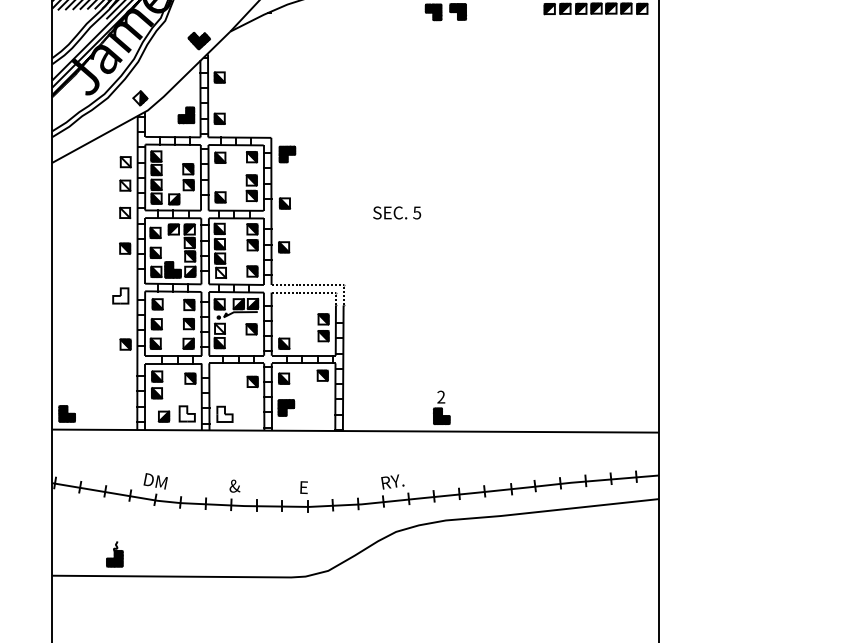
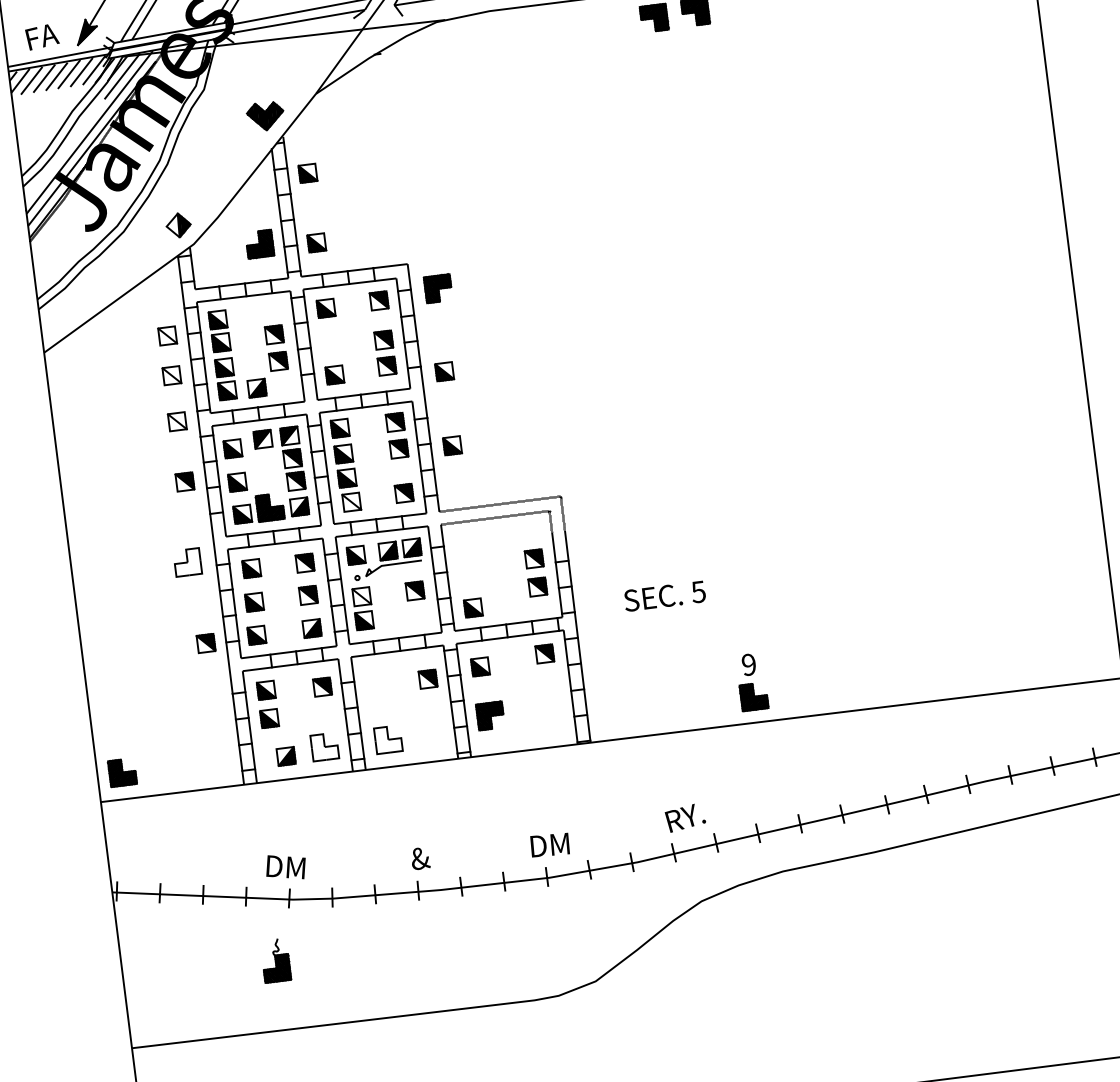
text: (397, 212) -> (665, 595), moved
text: (441, 397) -> (749, 665), 2 -> 9
text: (312, 487) -> (551, 844), E -> DM
part: (114, 554) -> (275, 961), moved

